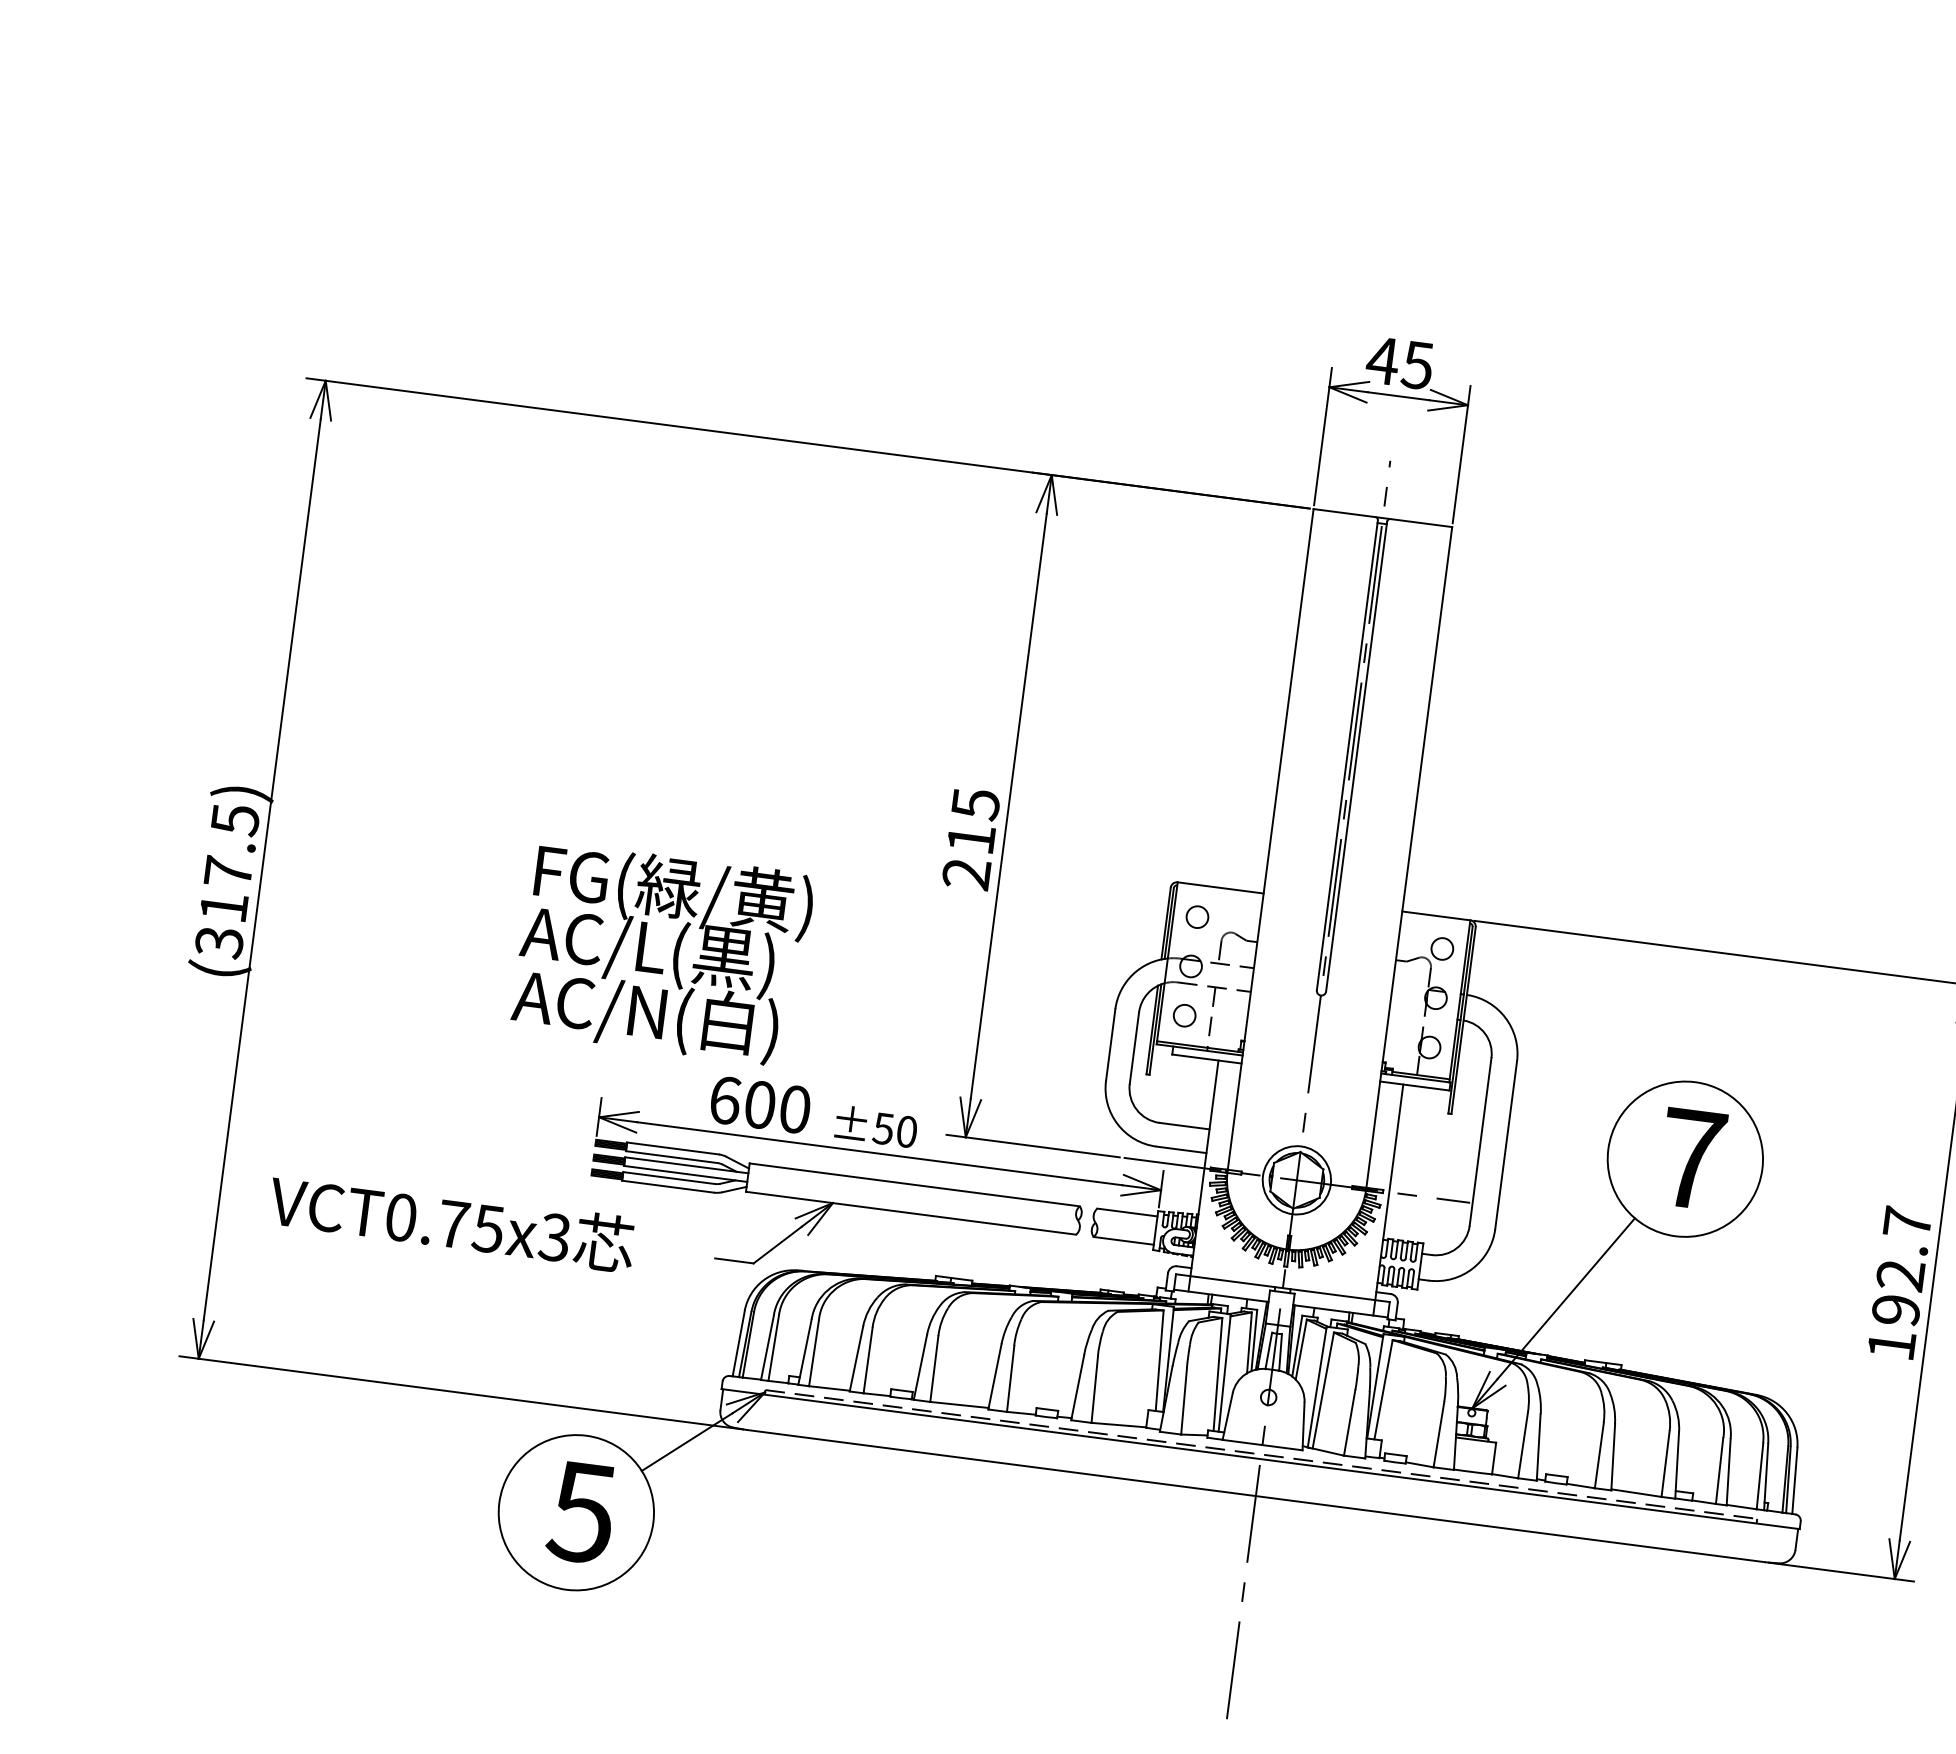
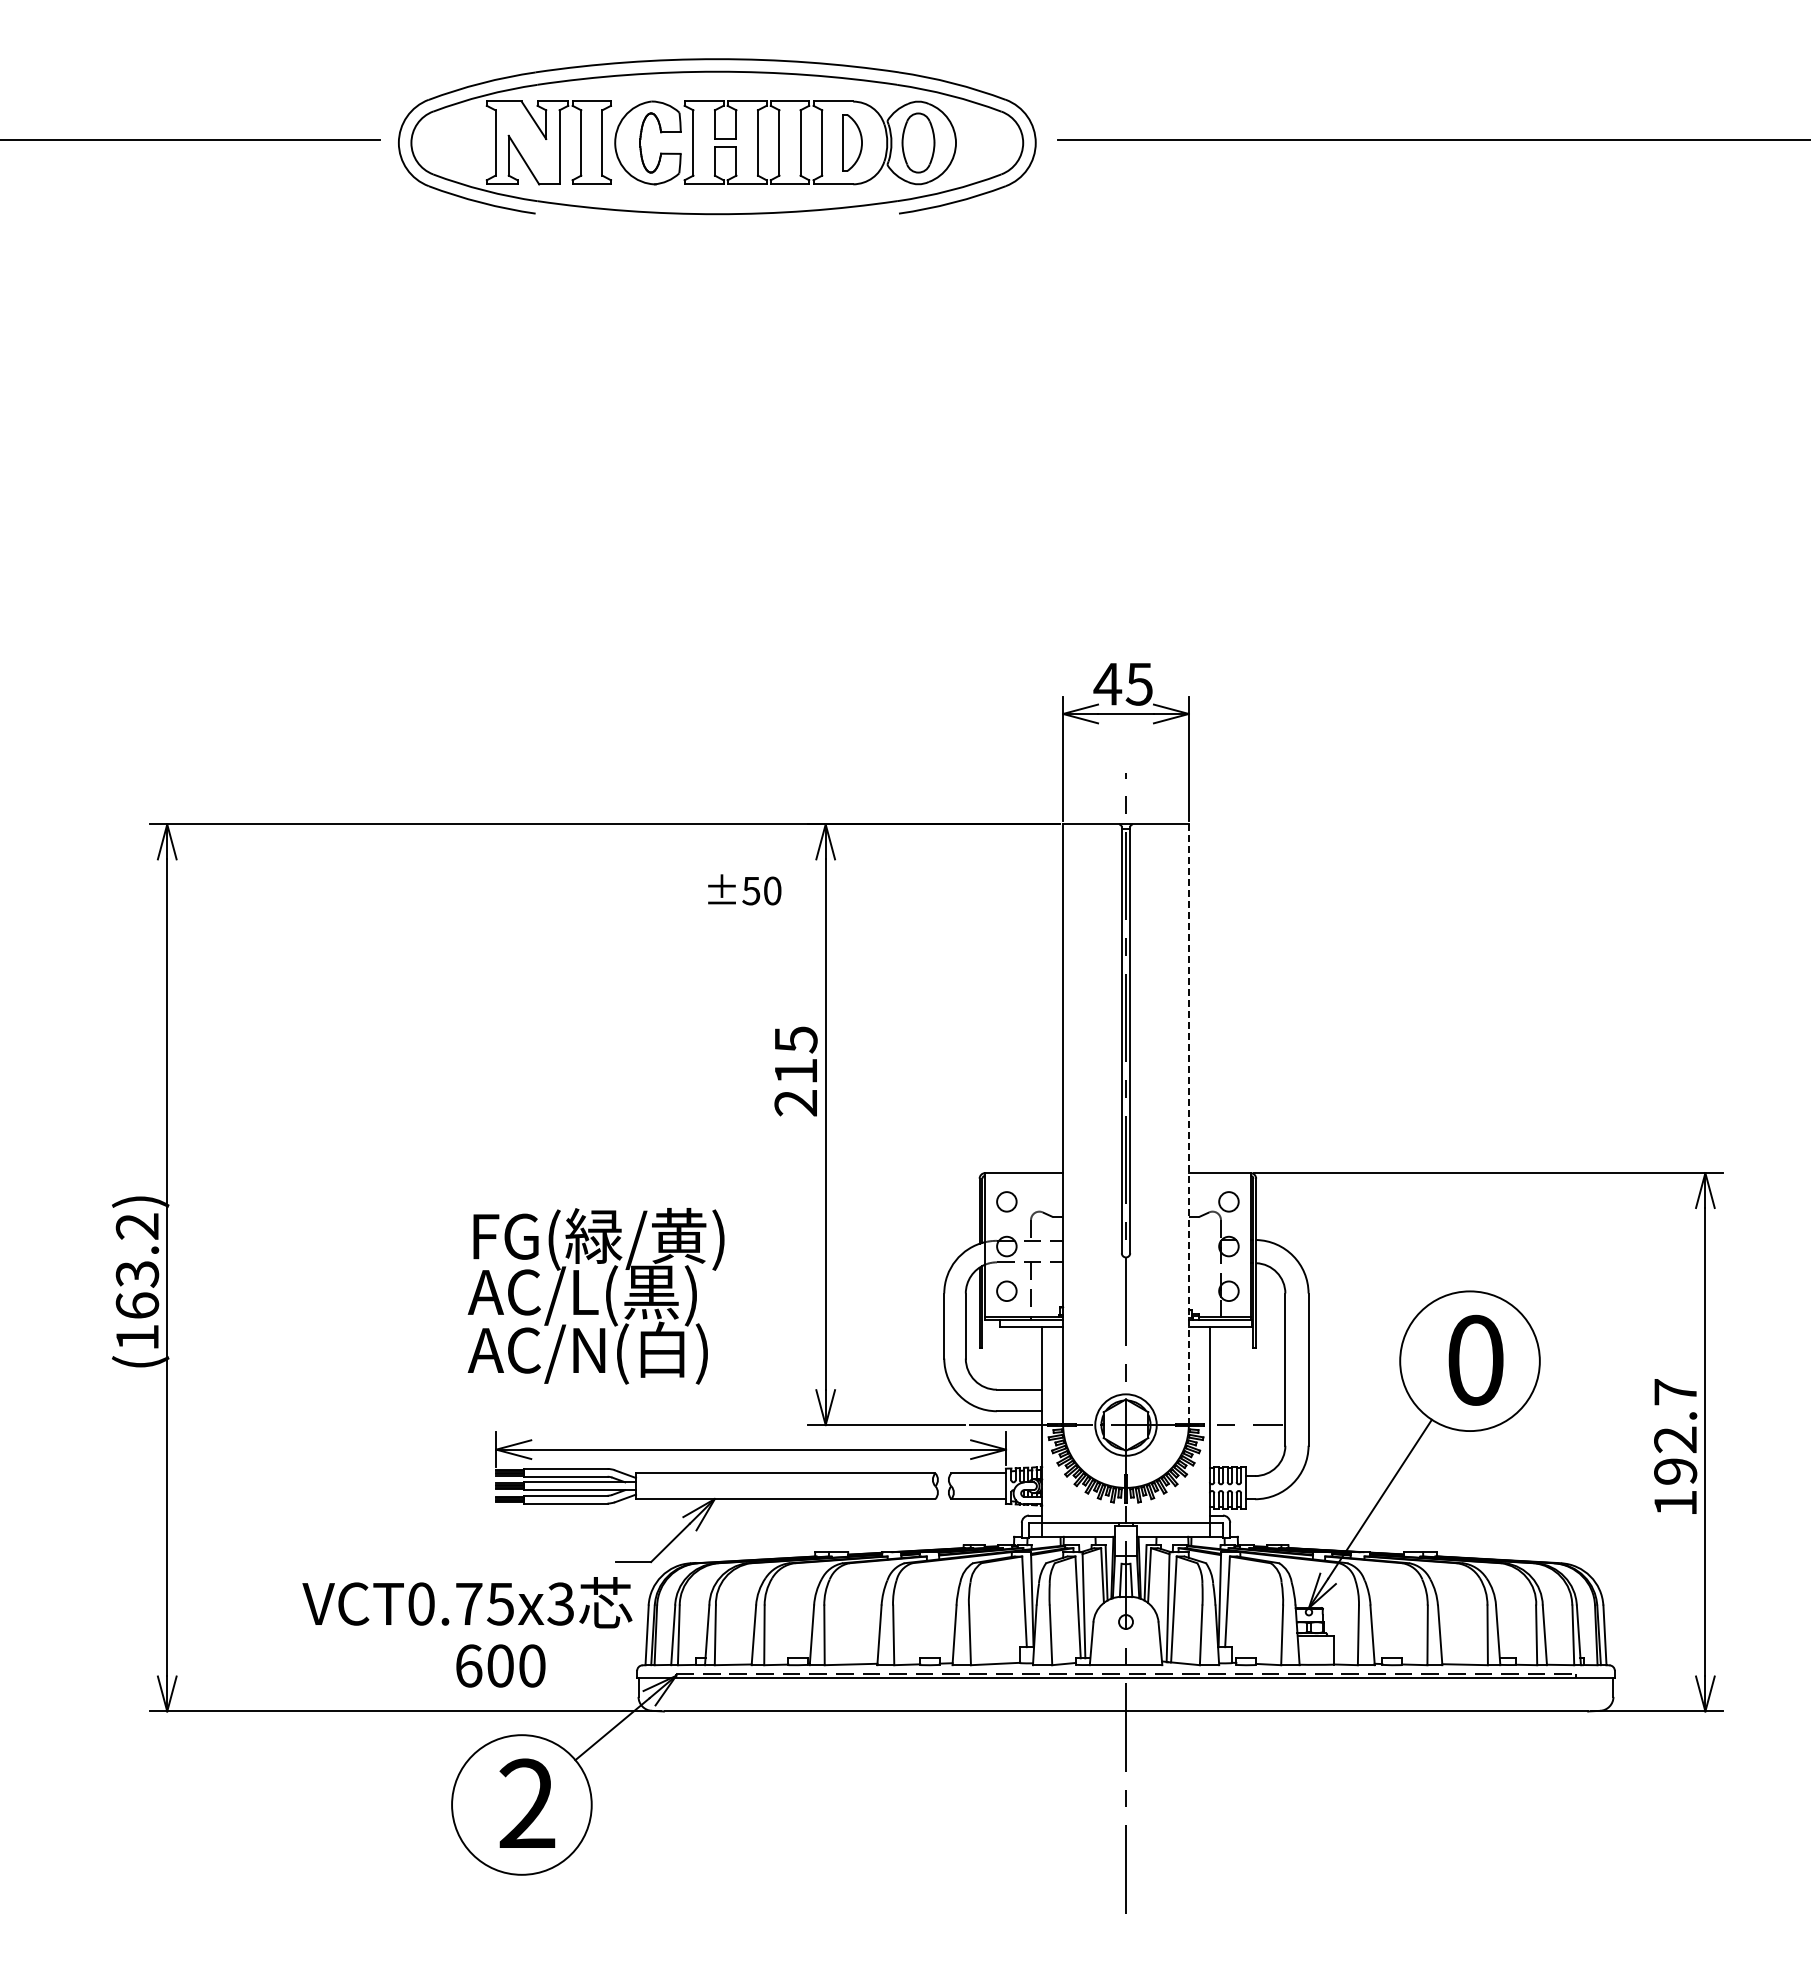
text: (970, 839) -> (795, 1071), moved
line: (1408, 857) -> (1188, 1124), solid -> dashed
text: (227, 881) -> (137, 1282), (317.5) -> (163.2)
text: (661, 953) -> (595, 1296), moved
text: (760, 1104) -> (500, 1665), moved
text: (876, 1126) -> (744, 889), moved
text: (1691, 1158) -> (1475, 1359), 7 -> 0
text: (452, 1222) -> (467, 1602), moved
text: (581, 1511) -> (526, 1803), 5 -> 2

